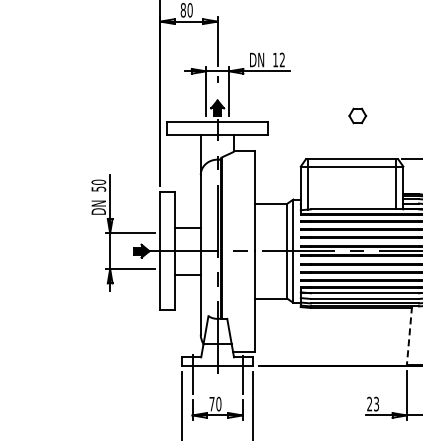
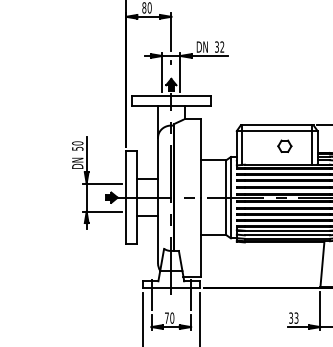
text: (275, 59) -> (216, 46), 12 -> 32
part: (357, 115) -> (284, 145), moved
line: (409, 336) -> (322, 264), dashed -> solid
text: (369, 404) -> (290, 318), 23 -> 33

